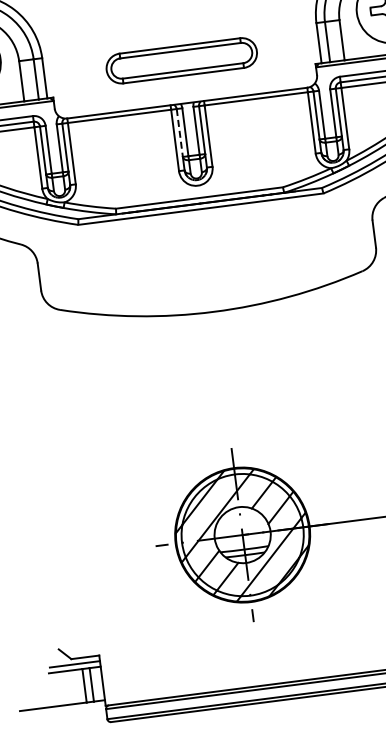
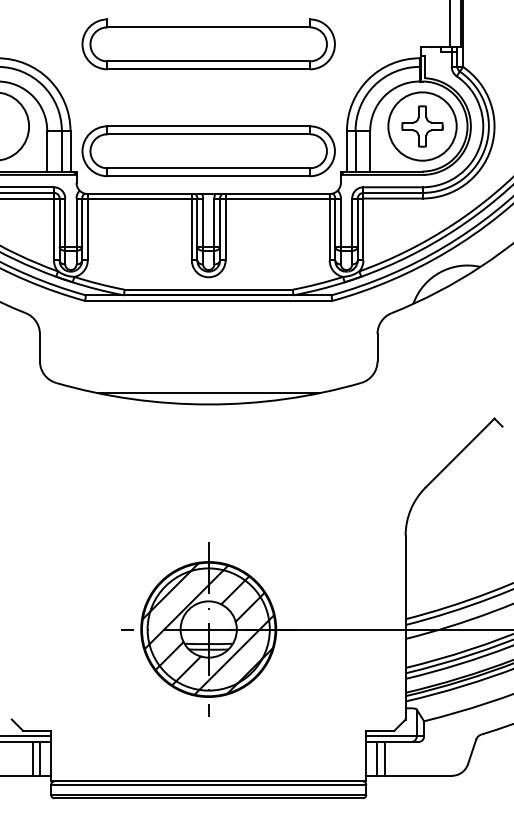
part: (181, 60) -> (208, 151), size x1.67
line: (179, 133) -> (197, 223), dashed -> solid
line: (212, 301) -> (208, 393), added

